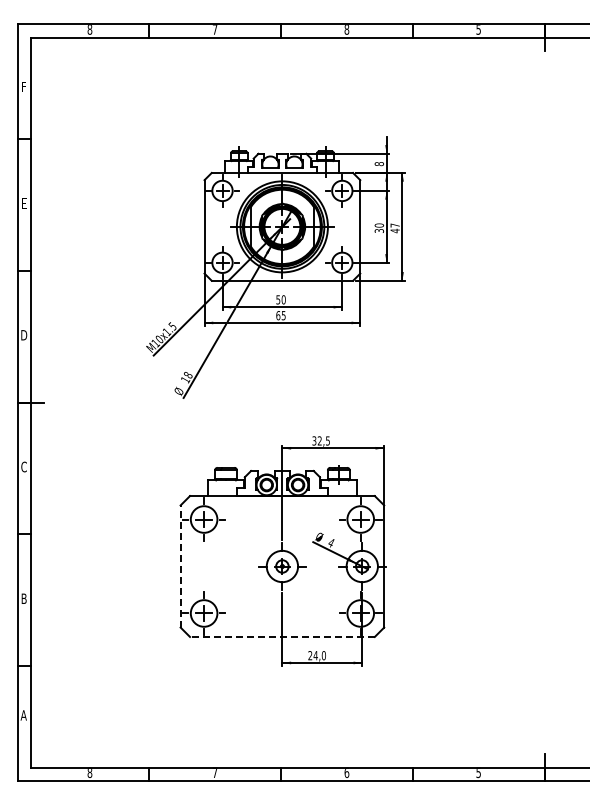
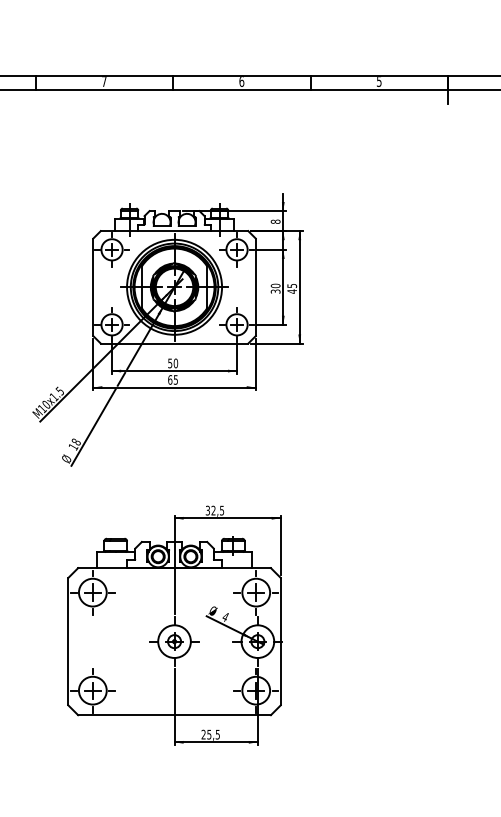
text: (346, 29) -> (241, 81), 8 -> 6
text: (394, 225) -> (291, 285), 47 -> 45
line: (180, 566) -> (68, 641), dashed -> solid
line: (281, 636) -> (173, 714), dashed -> solid
text: (319, 655) -> (213, 734), 24,0 -> 25,5

